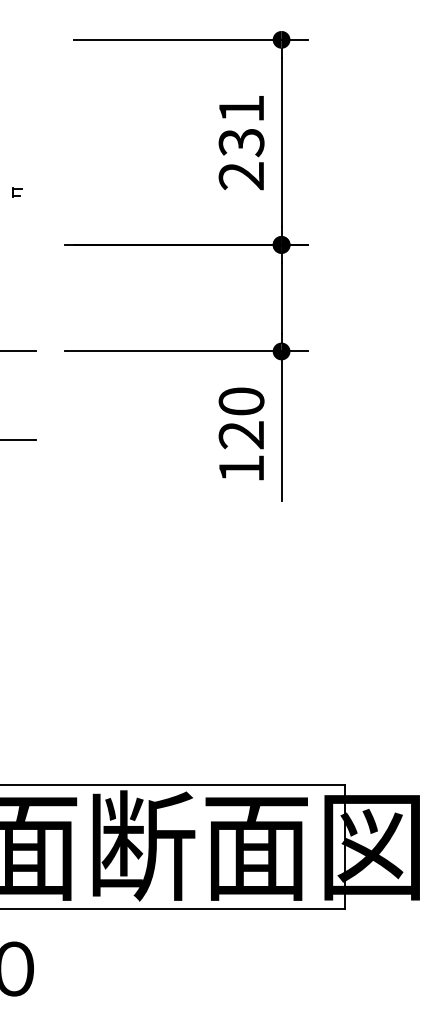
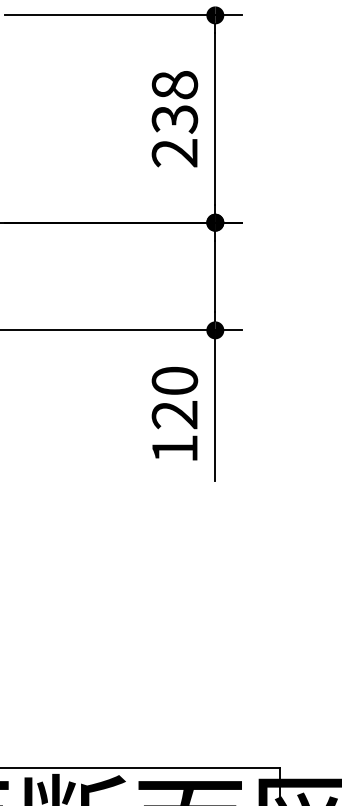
text: (241, 108) -> (174, 84), 231 -> 238

